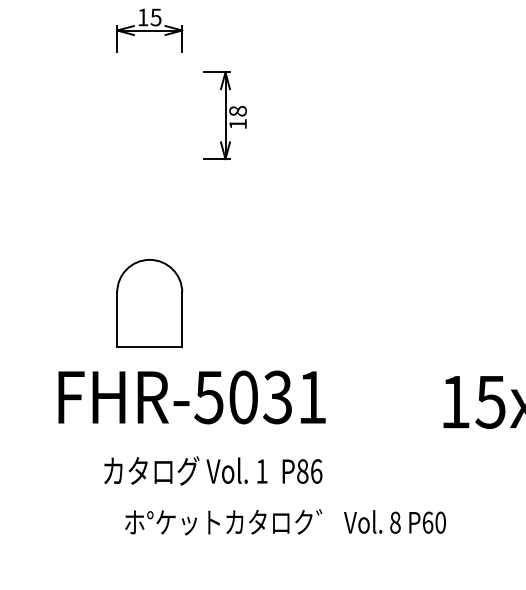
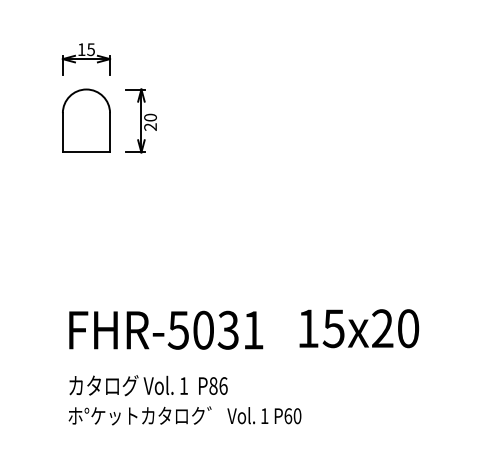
text: (237, 116) -> (150, 121), 18 -> 20
part: (149, 302) -> (86, 120), moved
text: (192, 396) -> (166, 329), moved
text: (213, 470) -> (148, 385), moved
text: (395, 523) -> (264, 416), 8 -> 1

